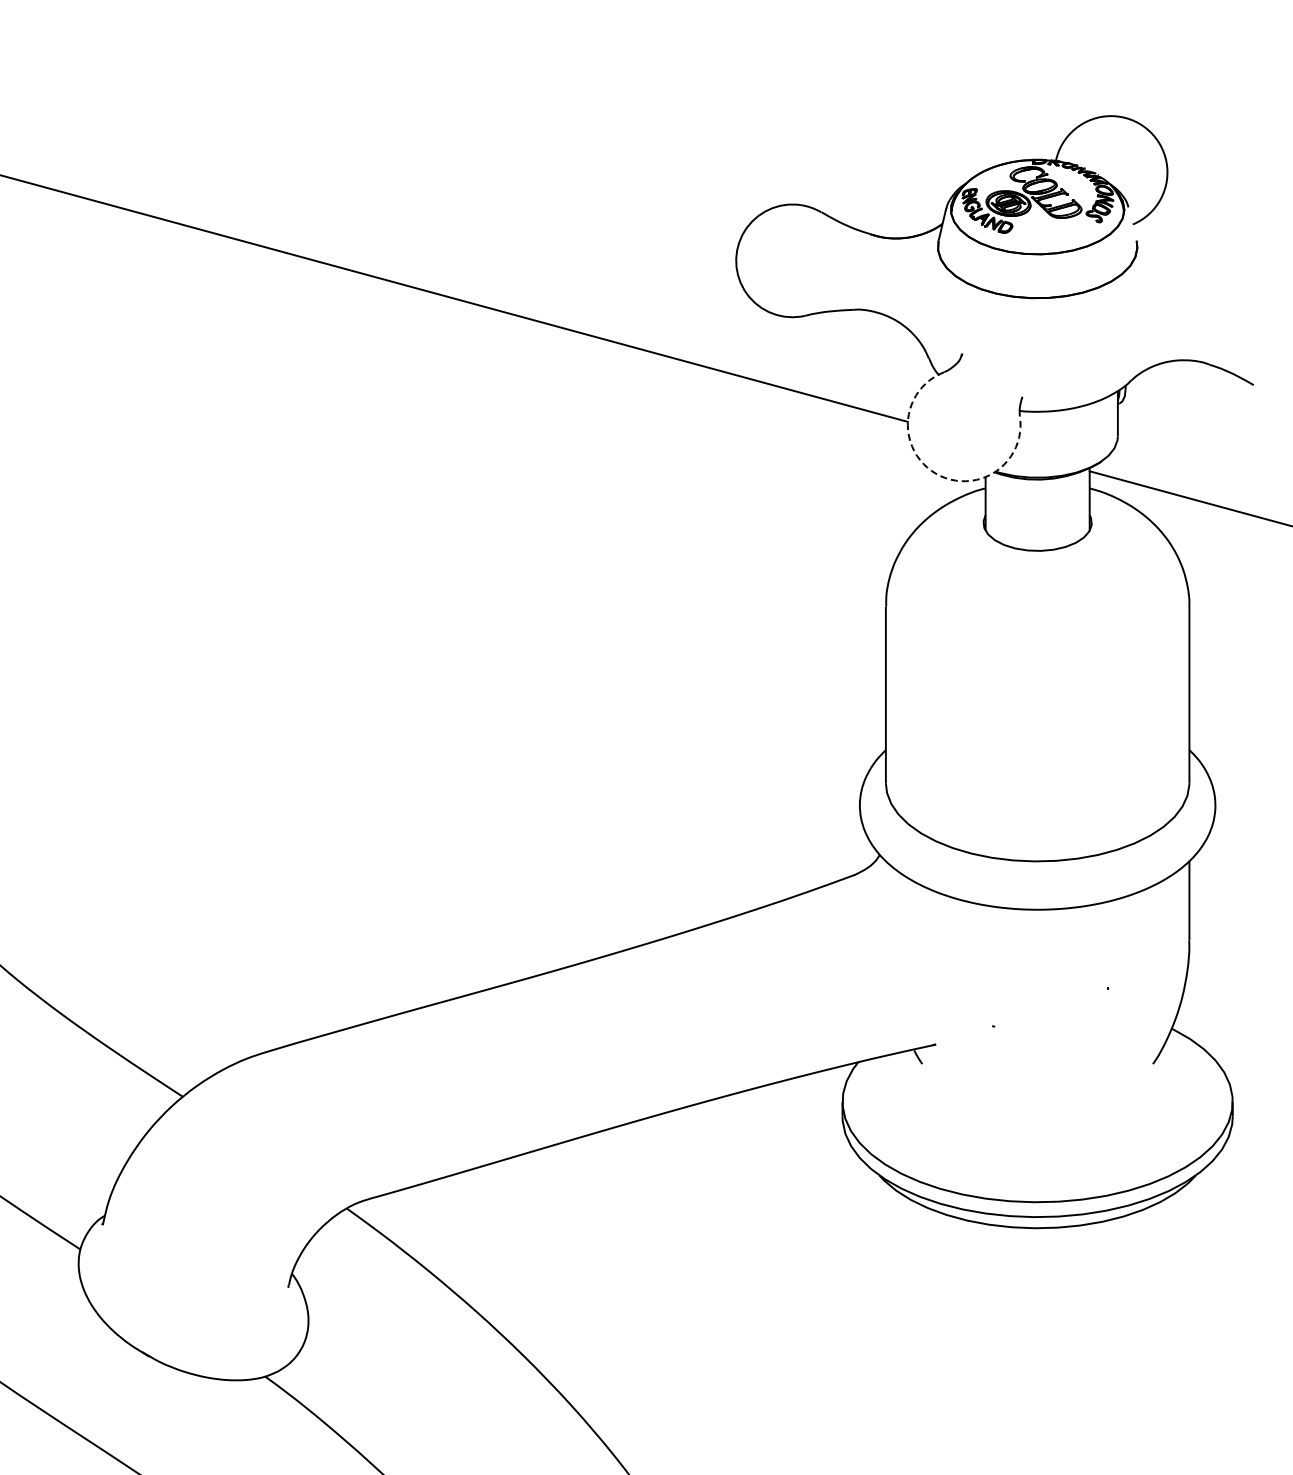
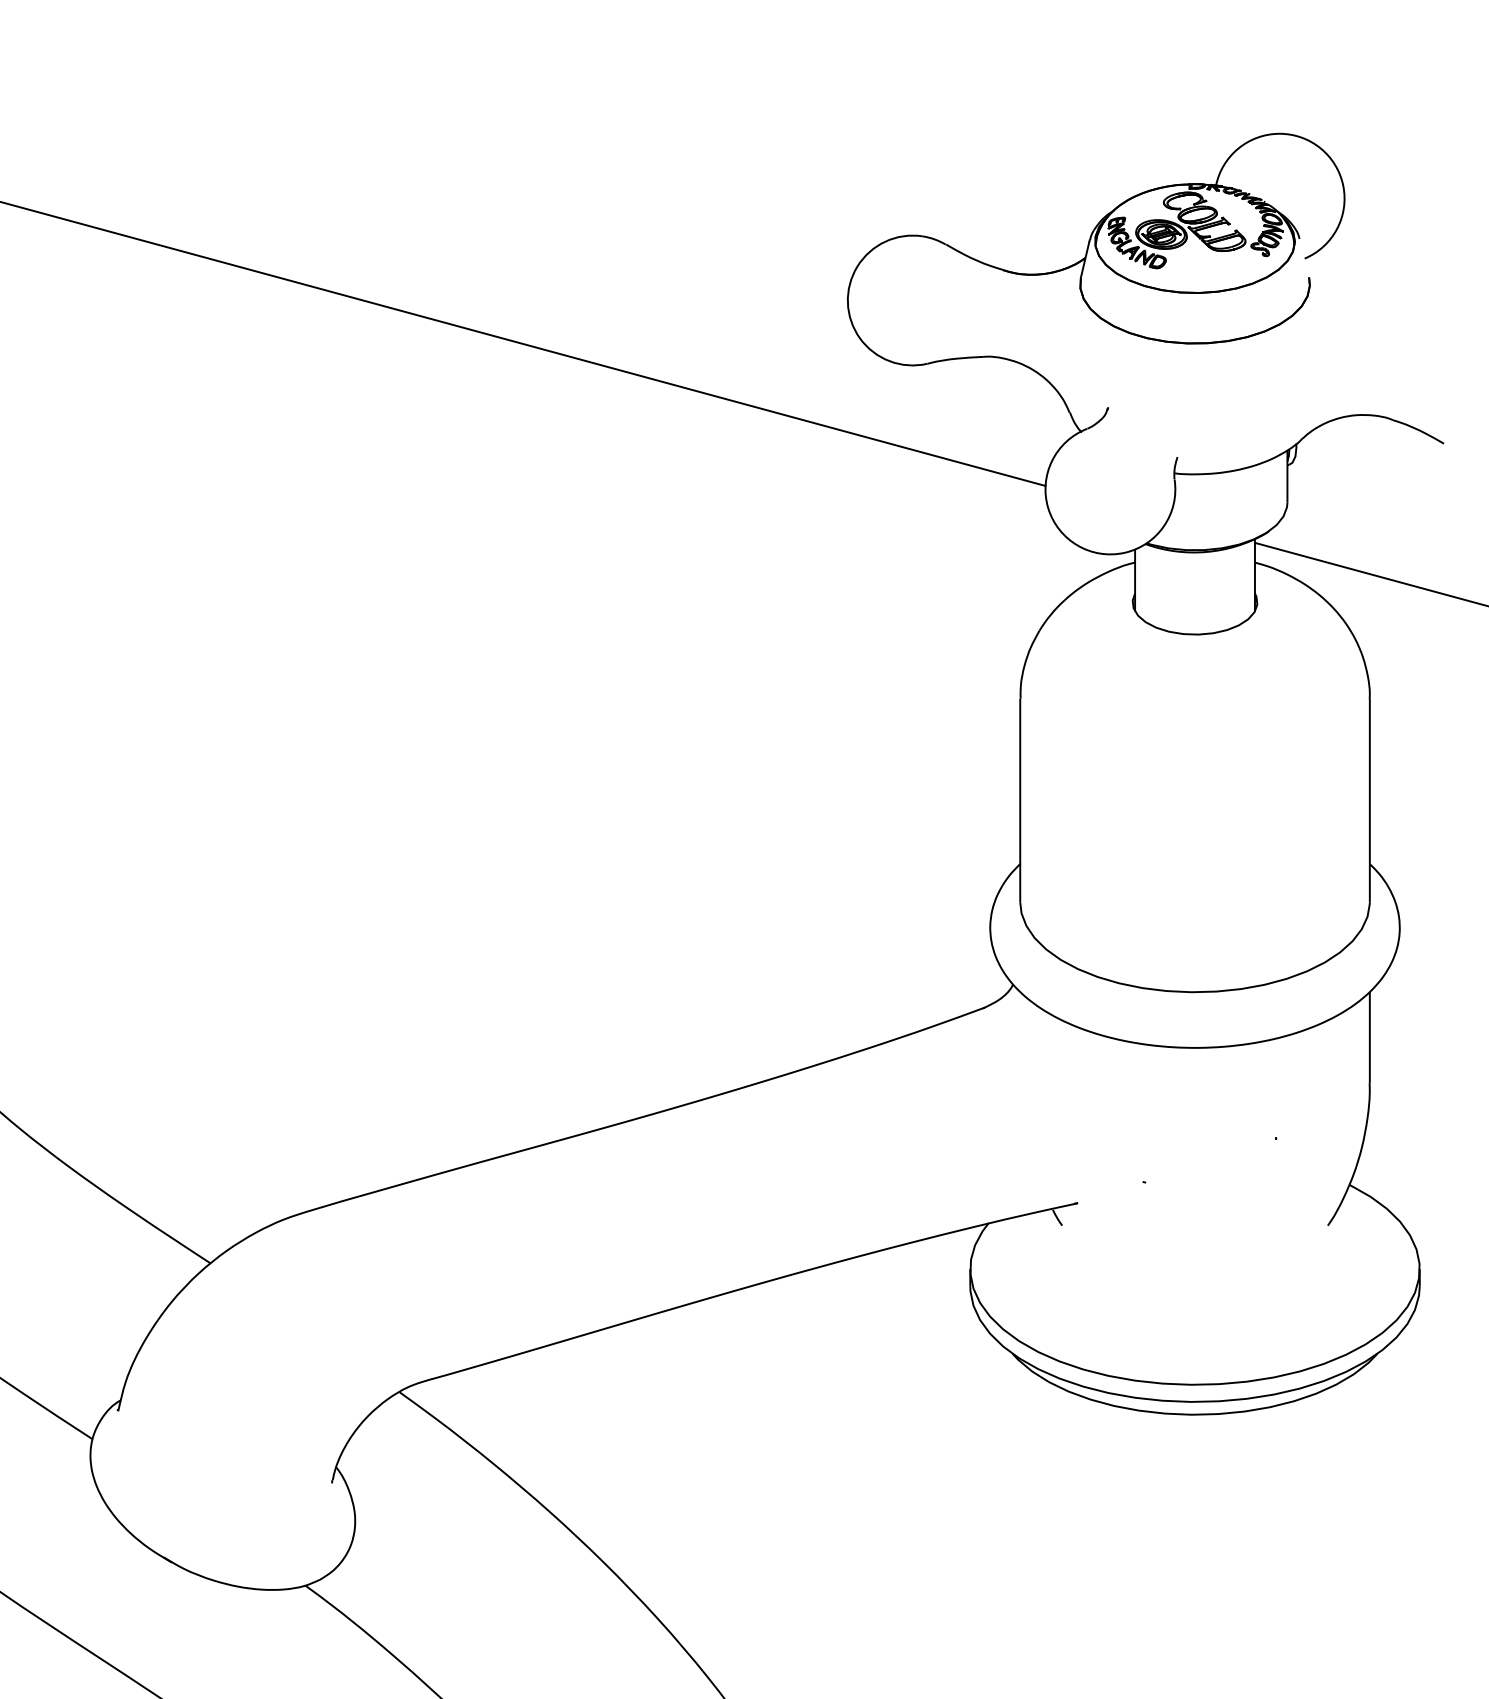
arc: (935, 473) -> (1077, 545), dashed -> solid

